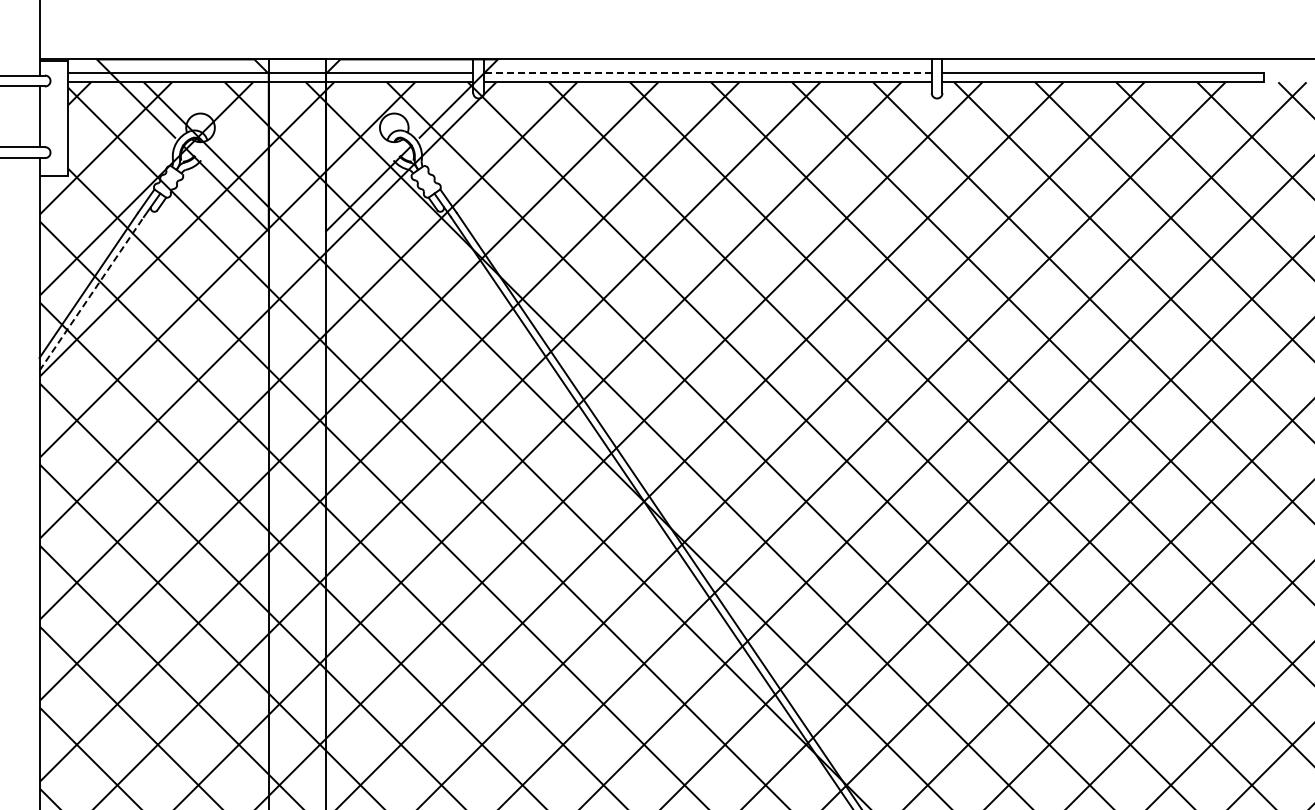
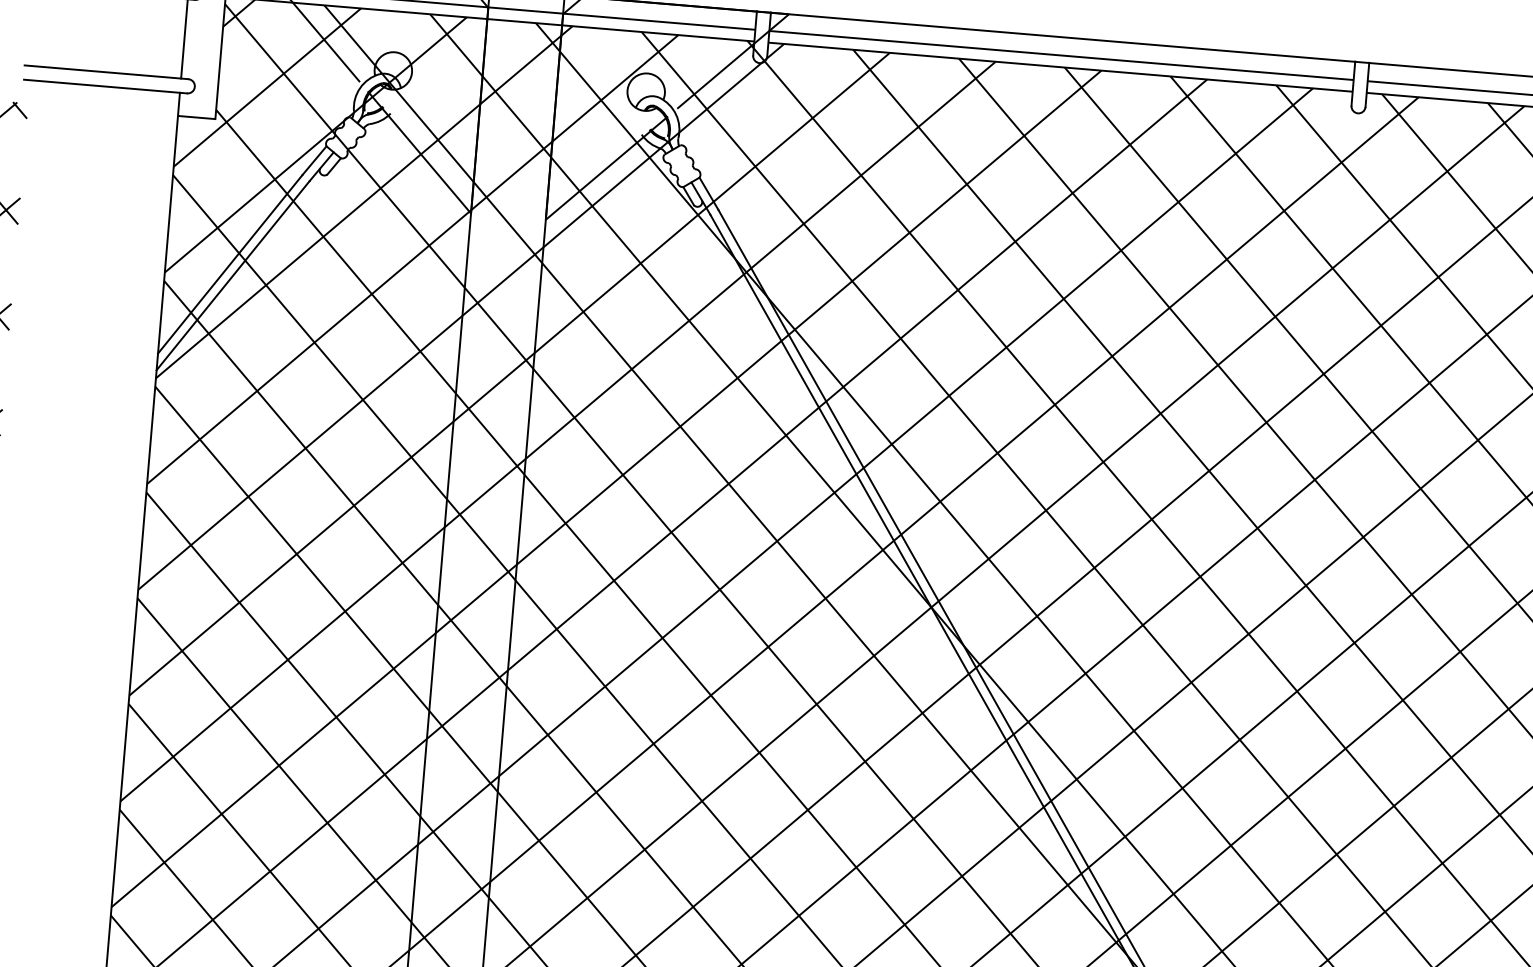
line: (707, 73) -> (1060, 55), dashed -> solid
line: (91, 293) -> (232, 275), dashed -> solid

